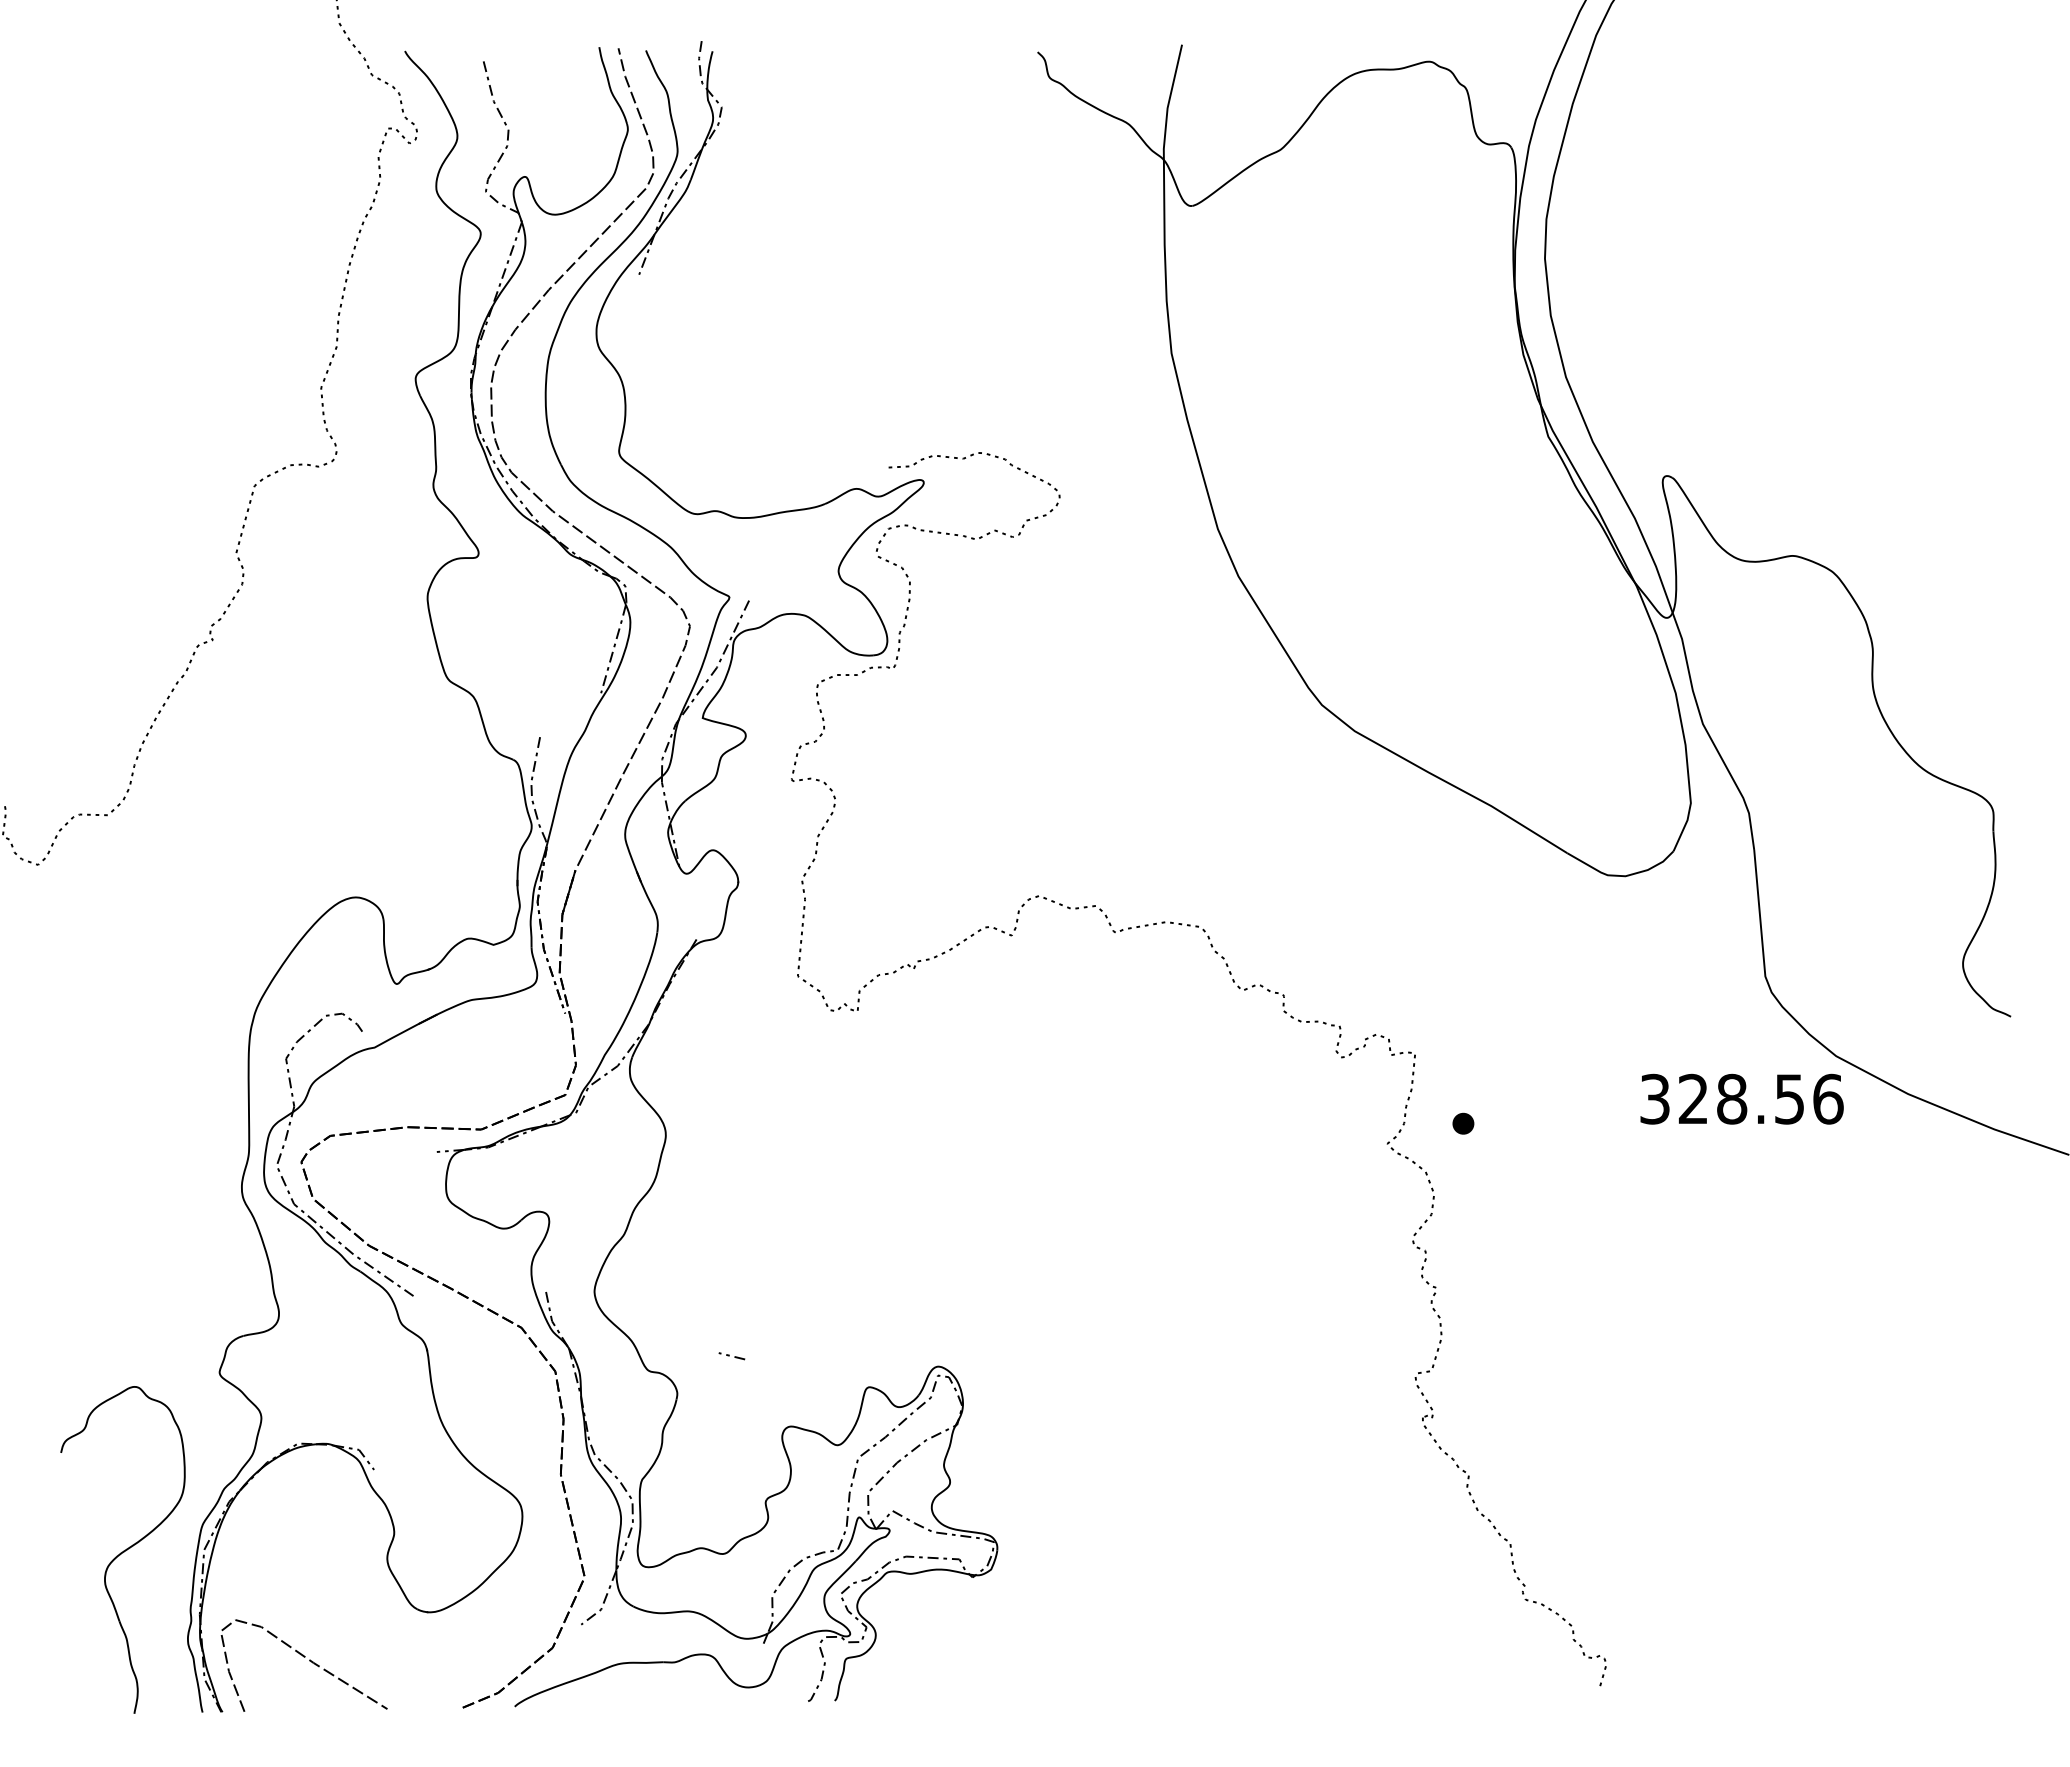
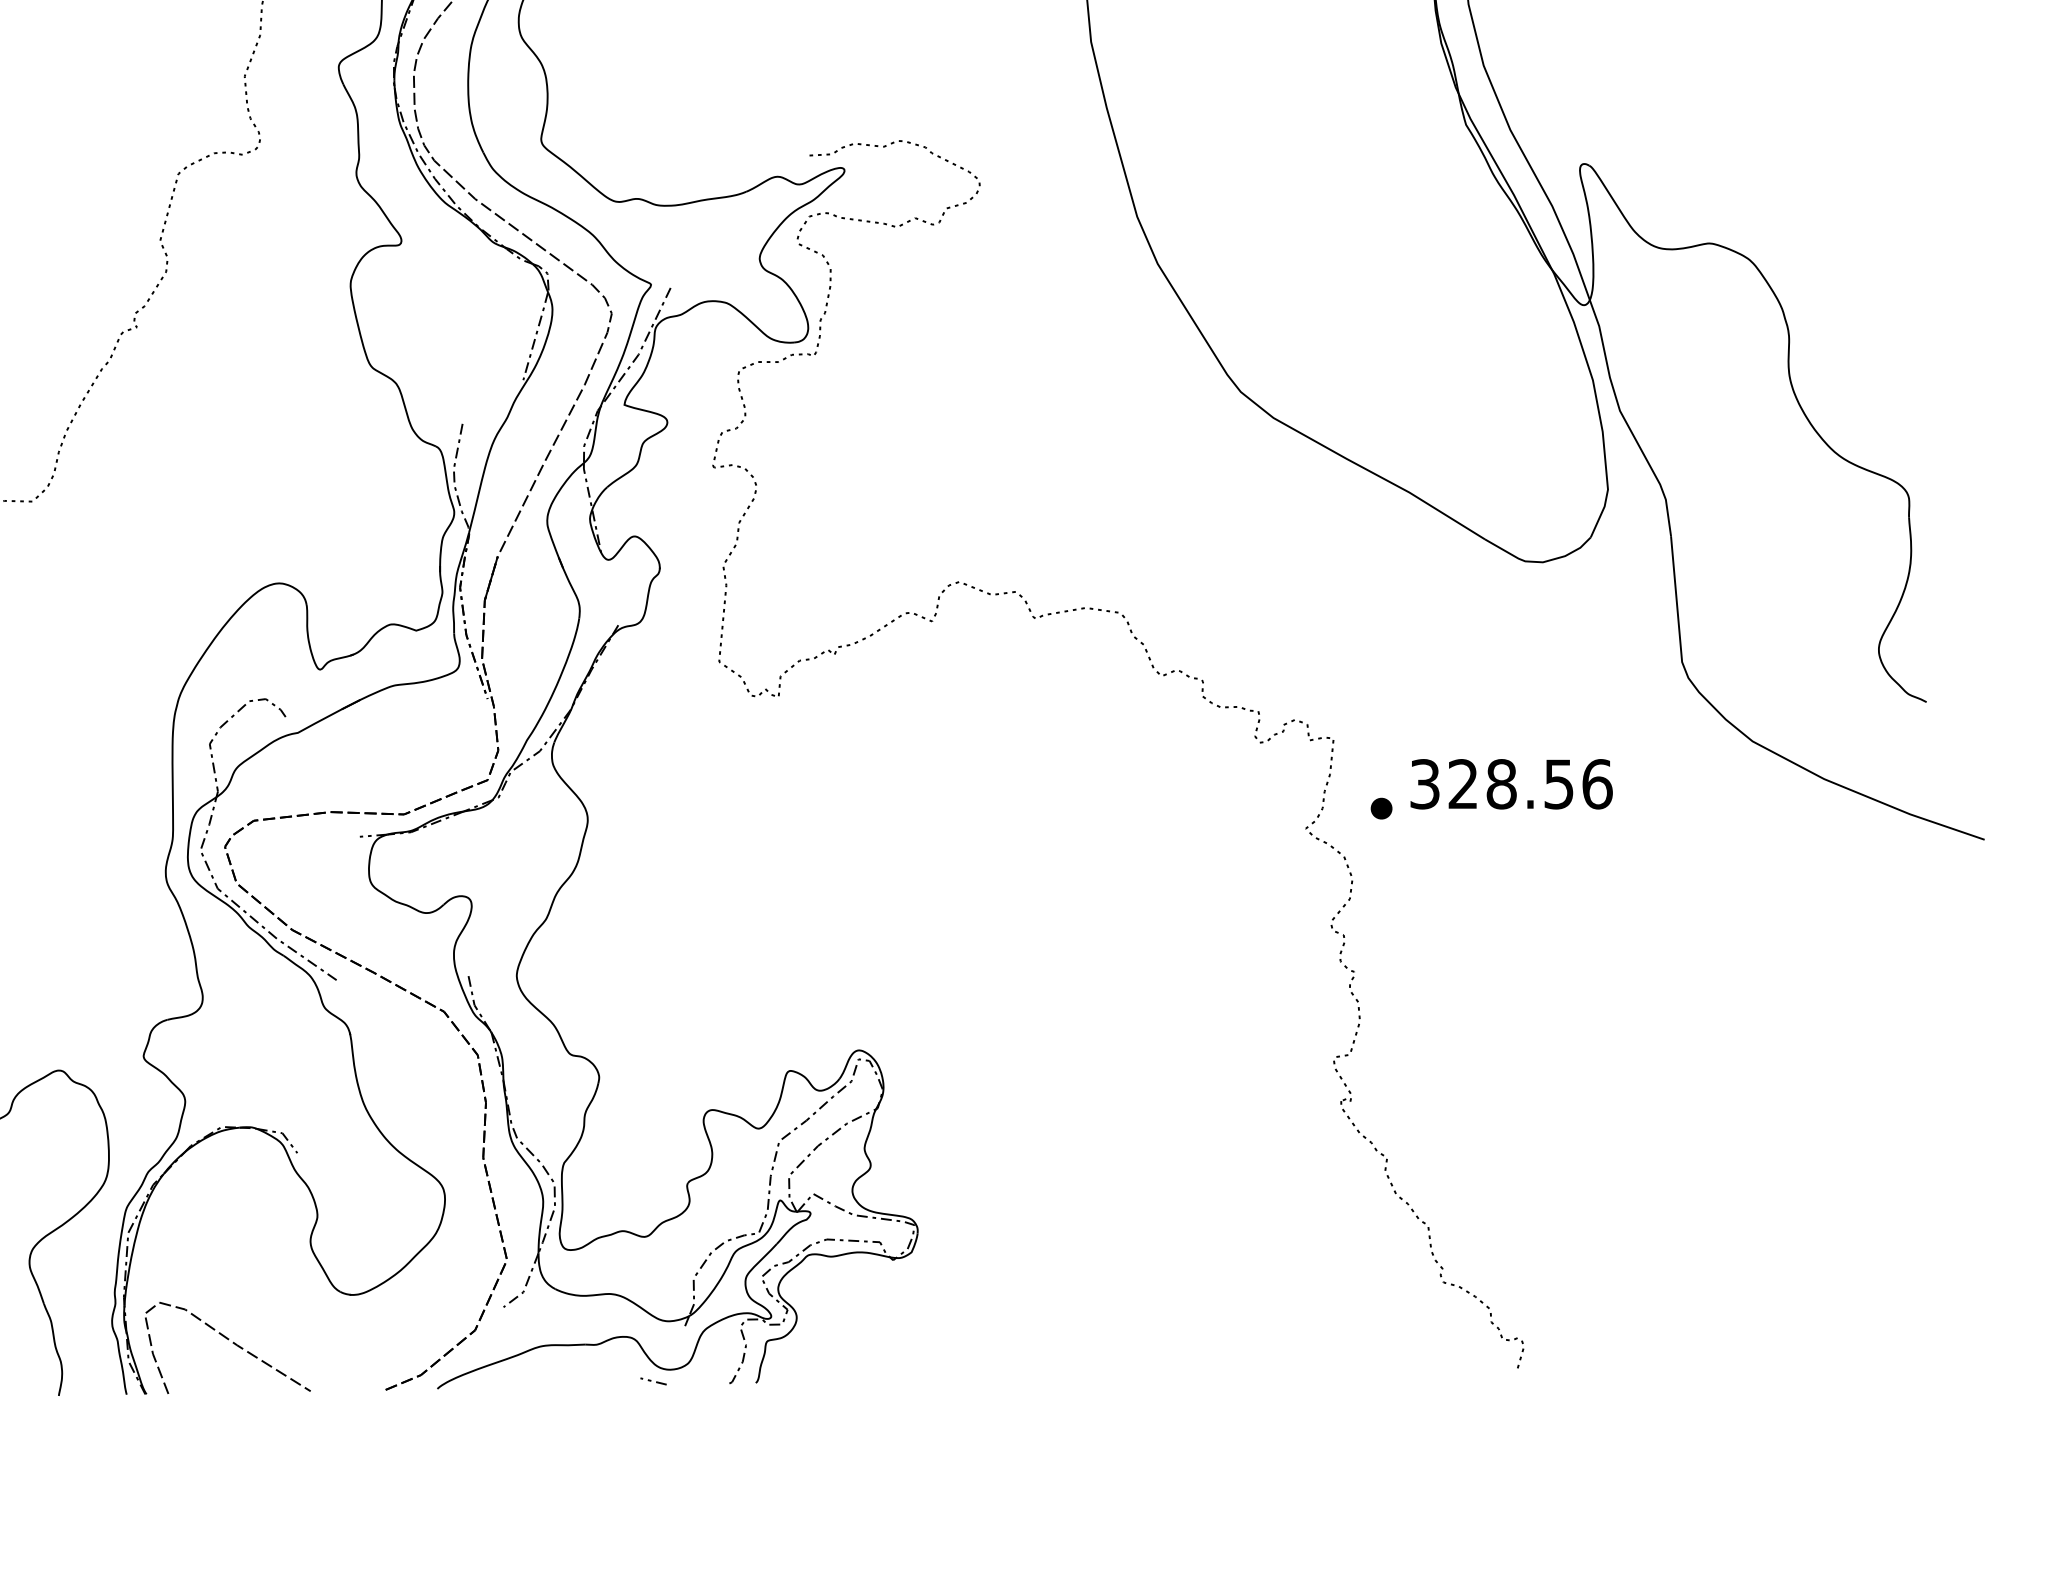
text: (1741, 1098) -> (1511, 783), moved
line: (729, 1356) -> (651, 1381), moved

